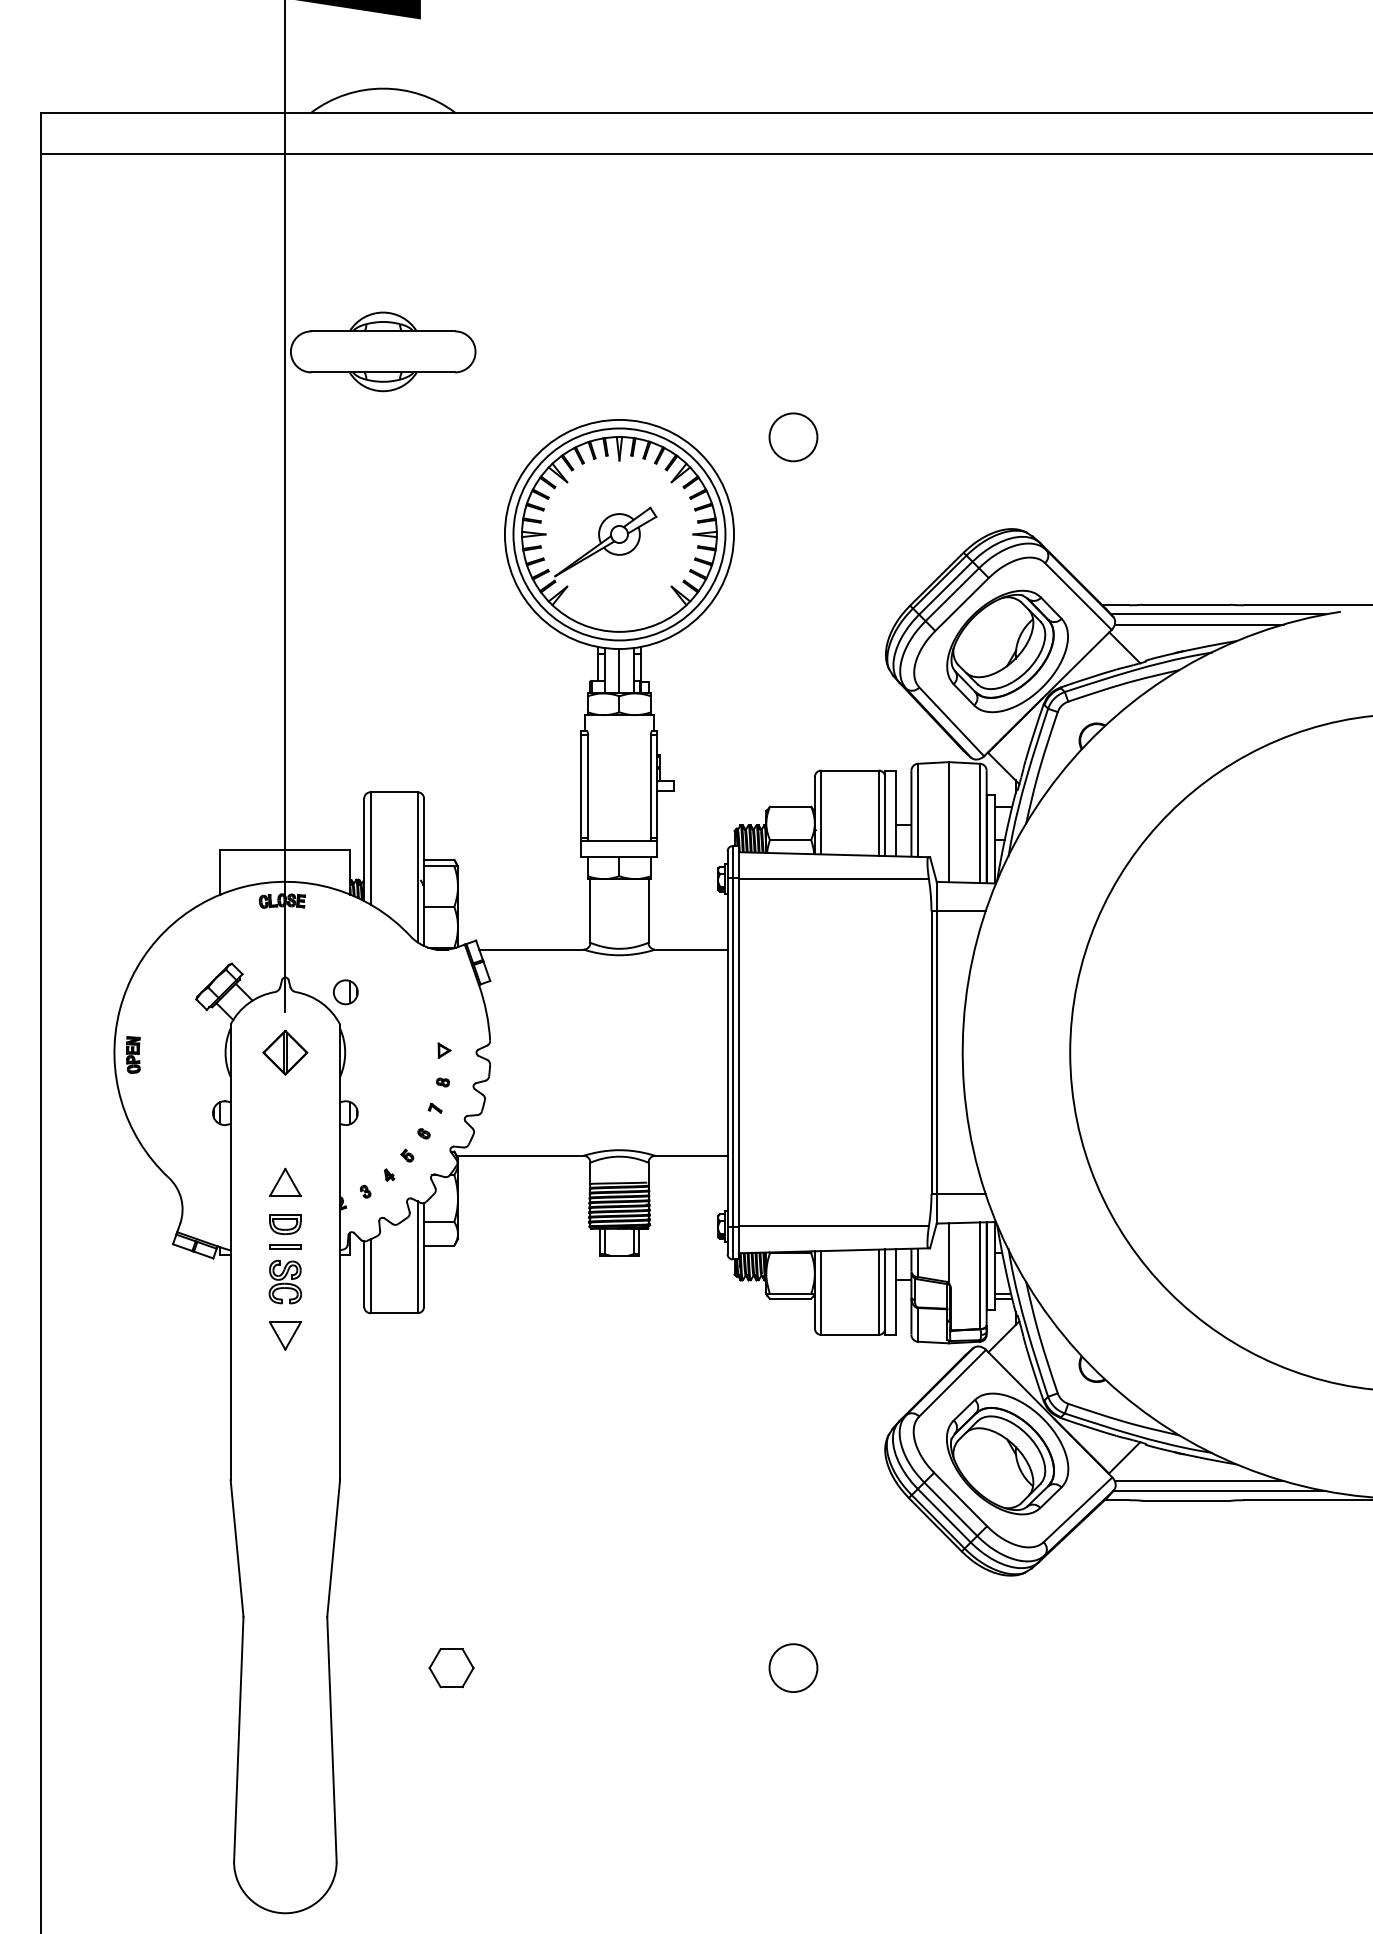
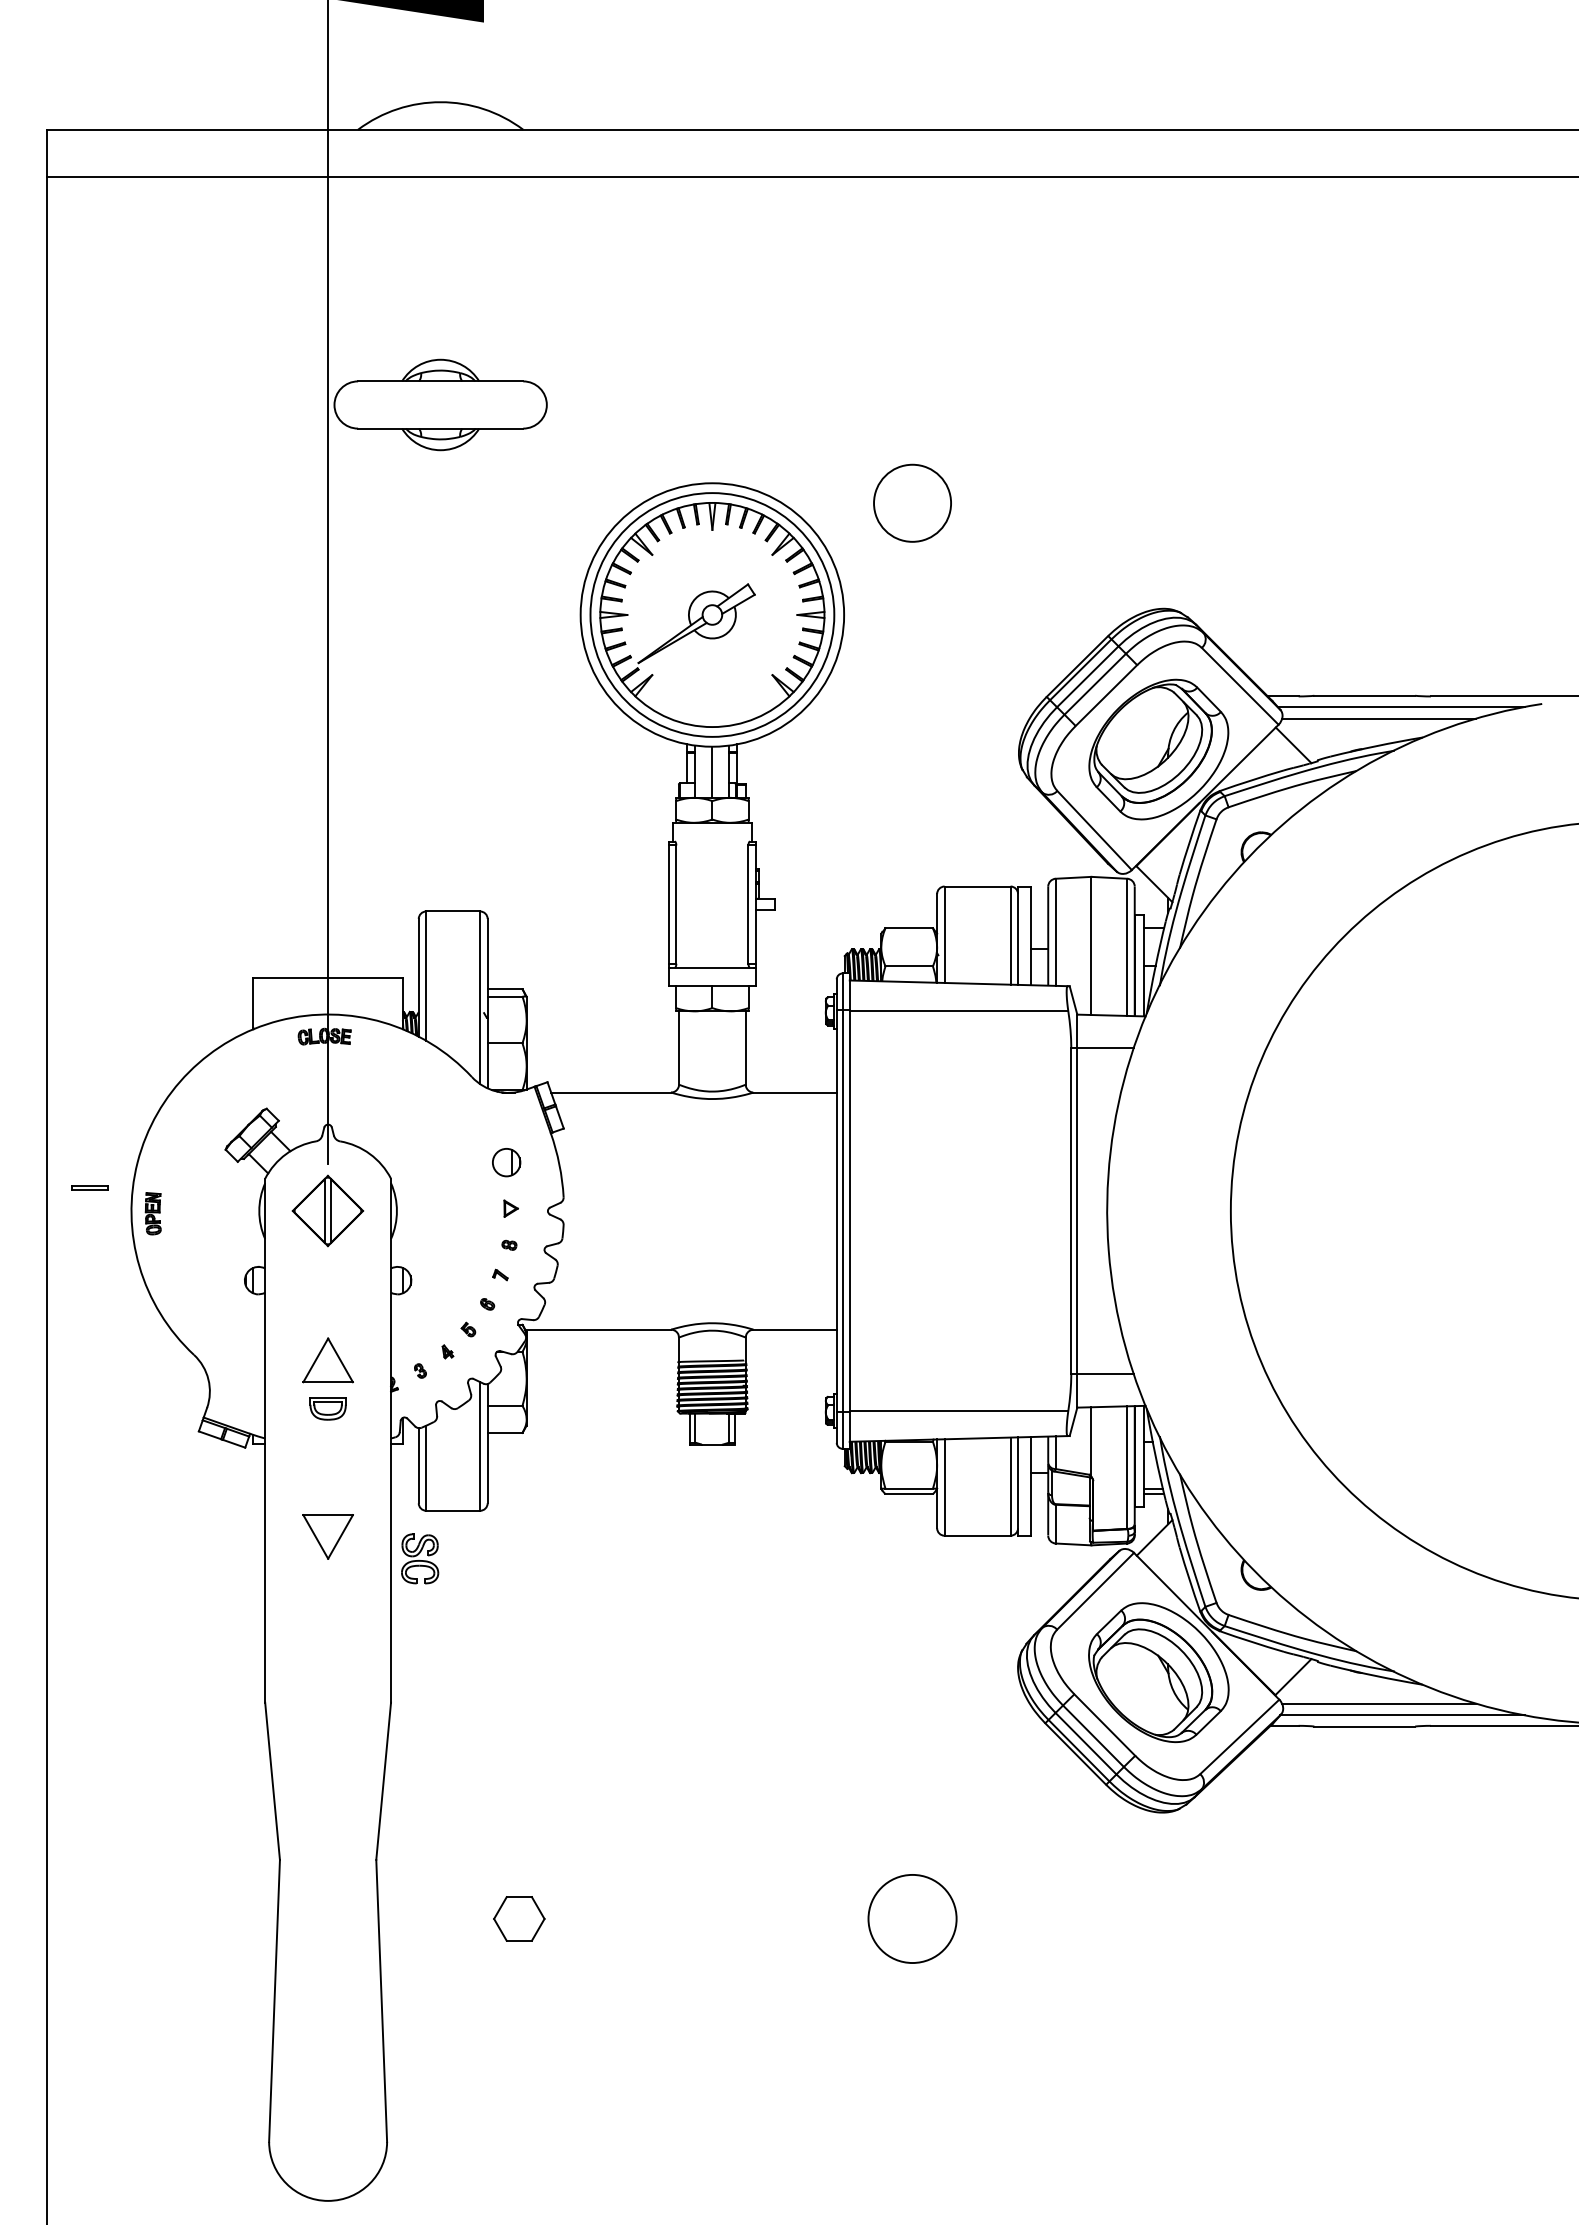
circle: (793, 436) -> (912, 502), size x1.4
part: (345, 992) -> (506, 1162), moved
part: (285, 1053) -> (328, 1211), size x1.4
part: (284, 1182) -> (327, 1360), size x1.4
part: (284, 1246) -> (89, 1187), moved
part: (285, 1281) -> (420, 1558), moved
part: (284, 1335) -> (327, 1536), size x1.4
circle: (793, 1667) -> (912, 1918), size x1.6

